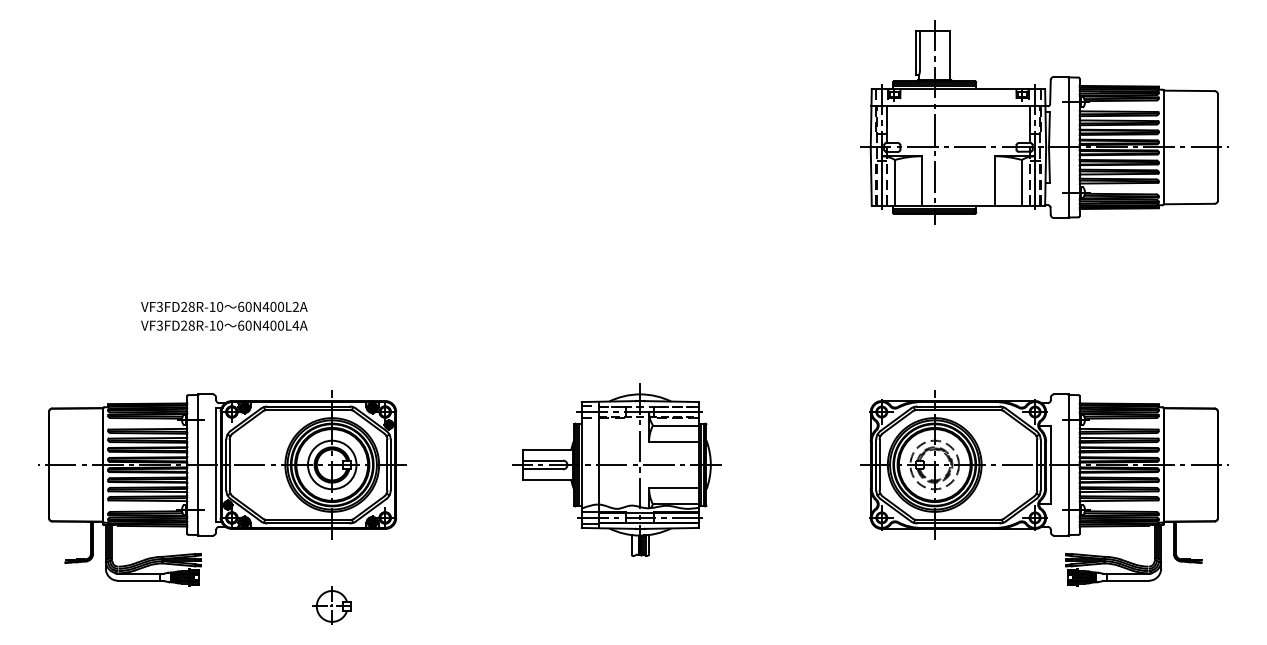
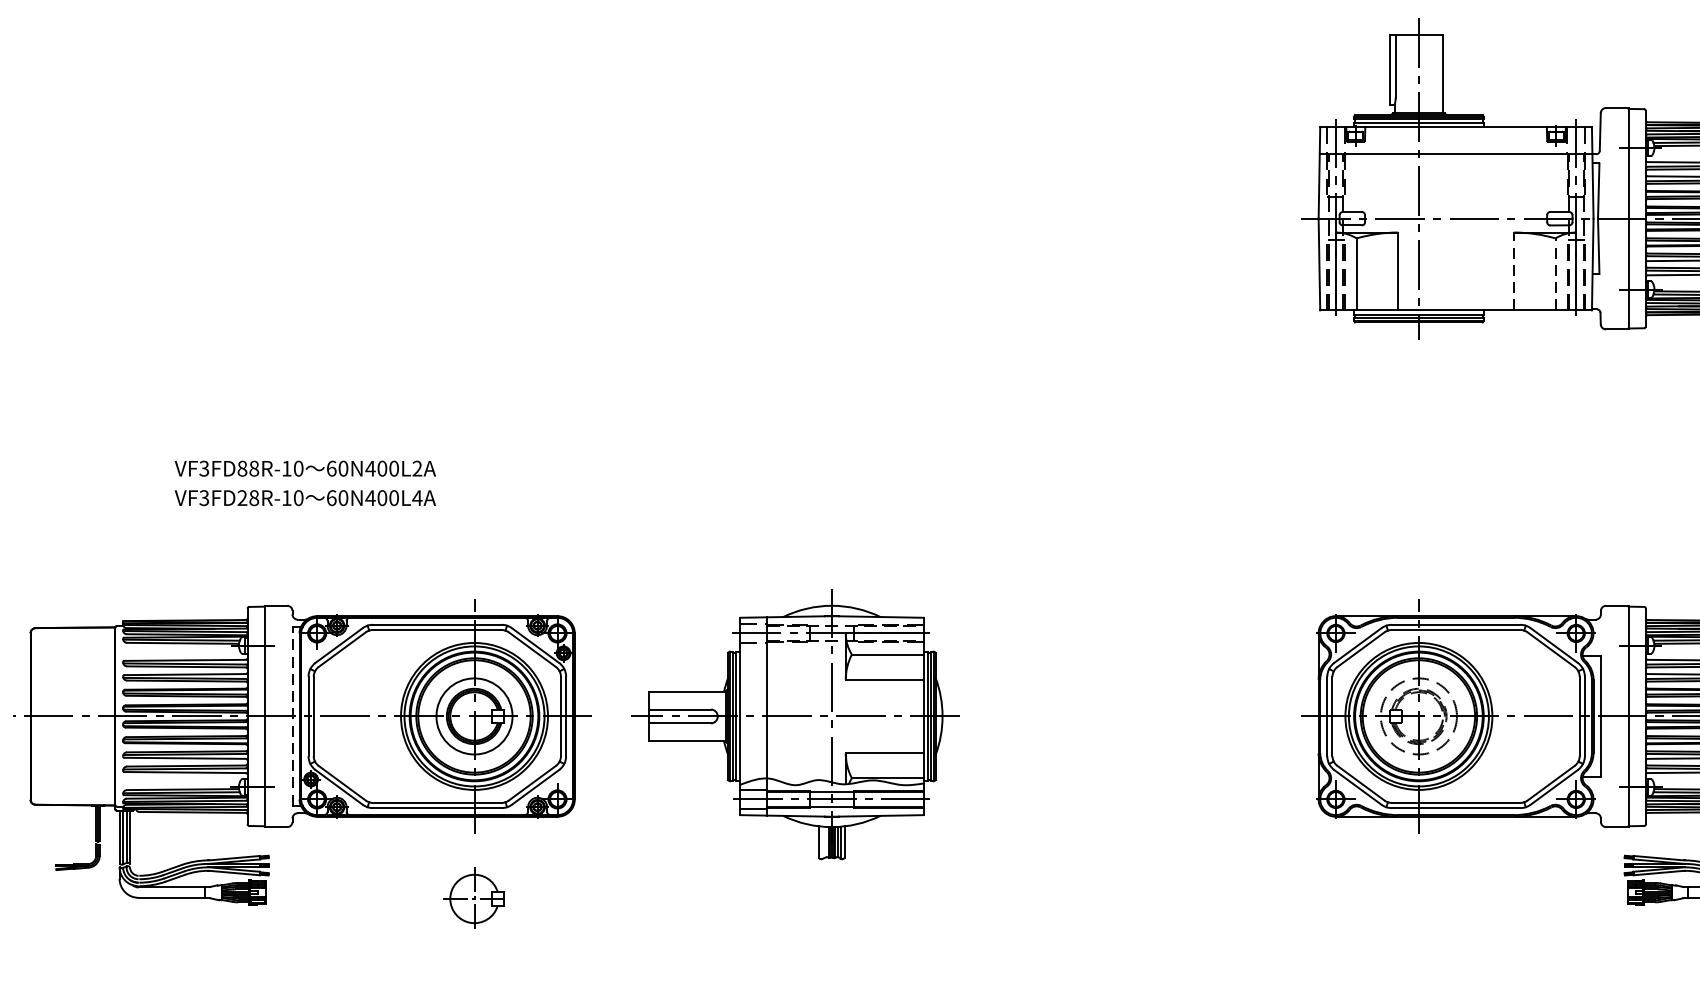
line: (995, 181) -> (1514, 272), solid -> dashed
line: (1021, 182) -> (1554, 273), solid -> dashed
text: (184, 306) -> (242, 468), VF3FD28R-10 -> VF3FD88R-10
line: (216, 465) -> (293, 717), solid -> dashed
part: (616, 469) -> (794, 723), moved
part: (331, 605) -> (473, 897), moved

